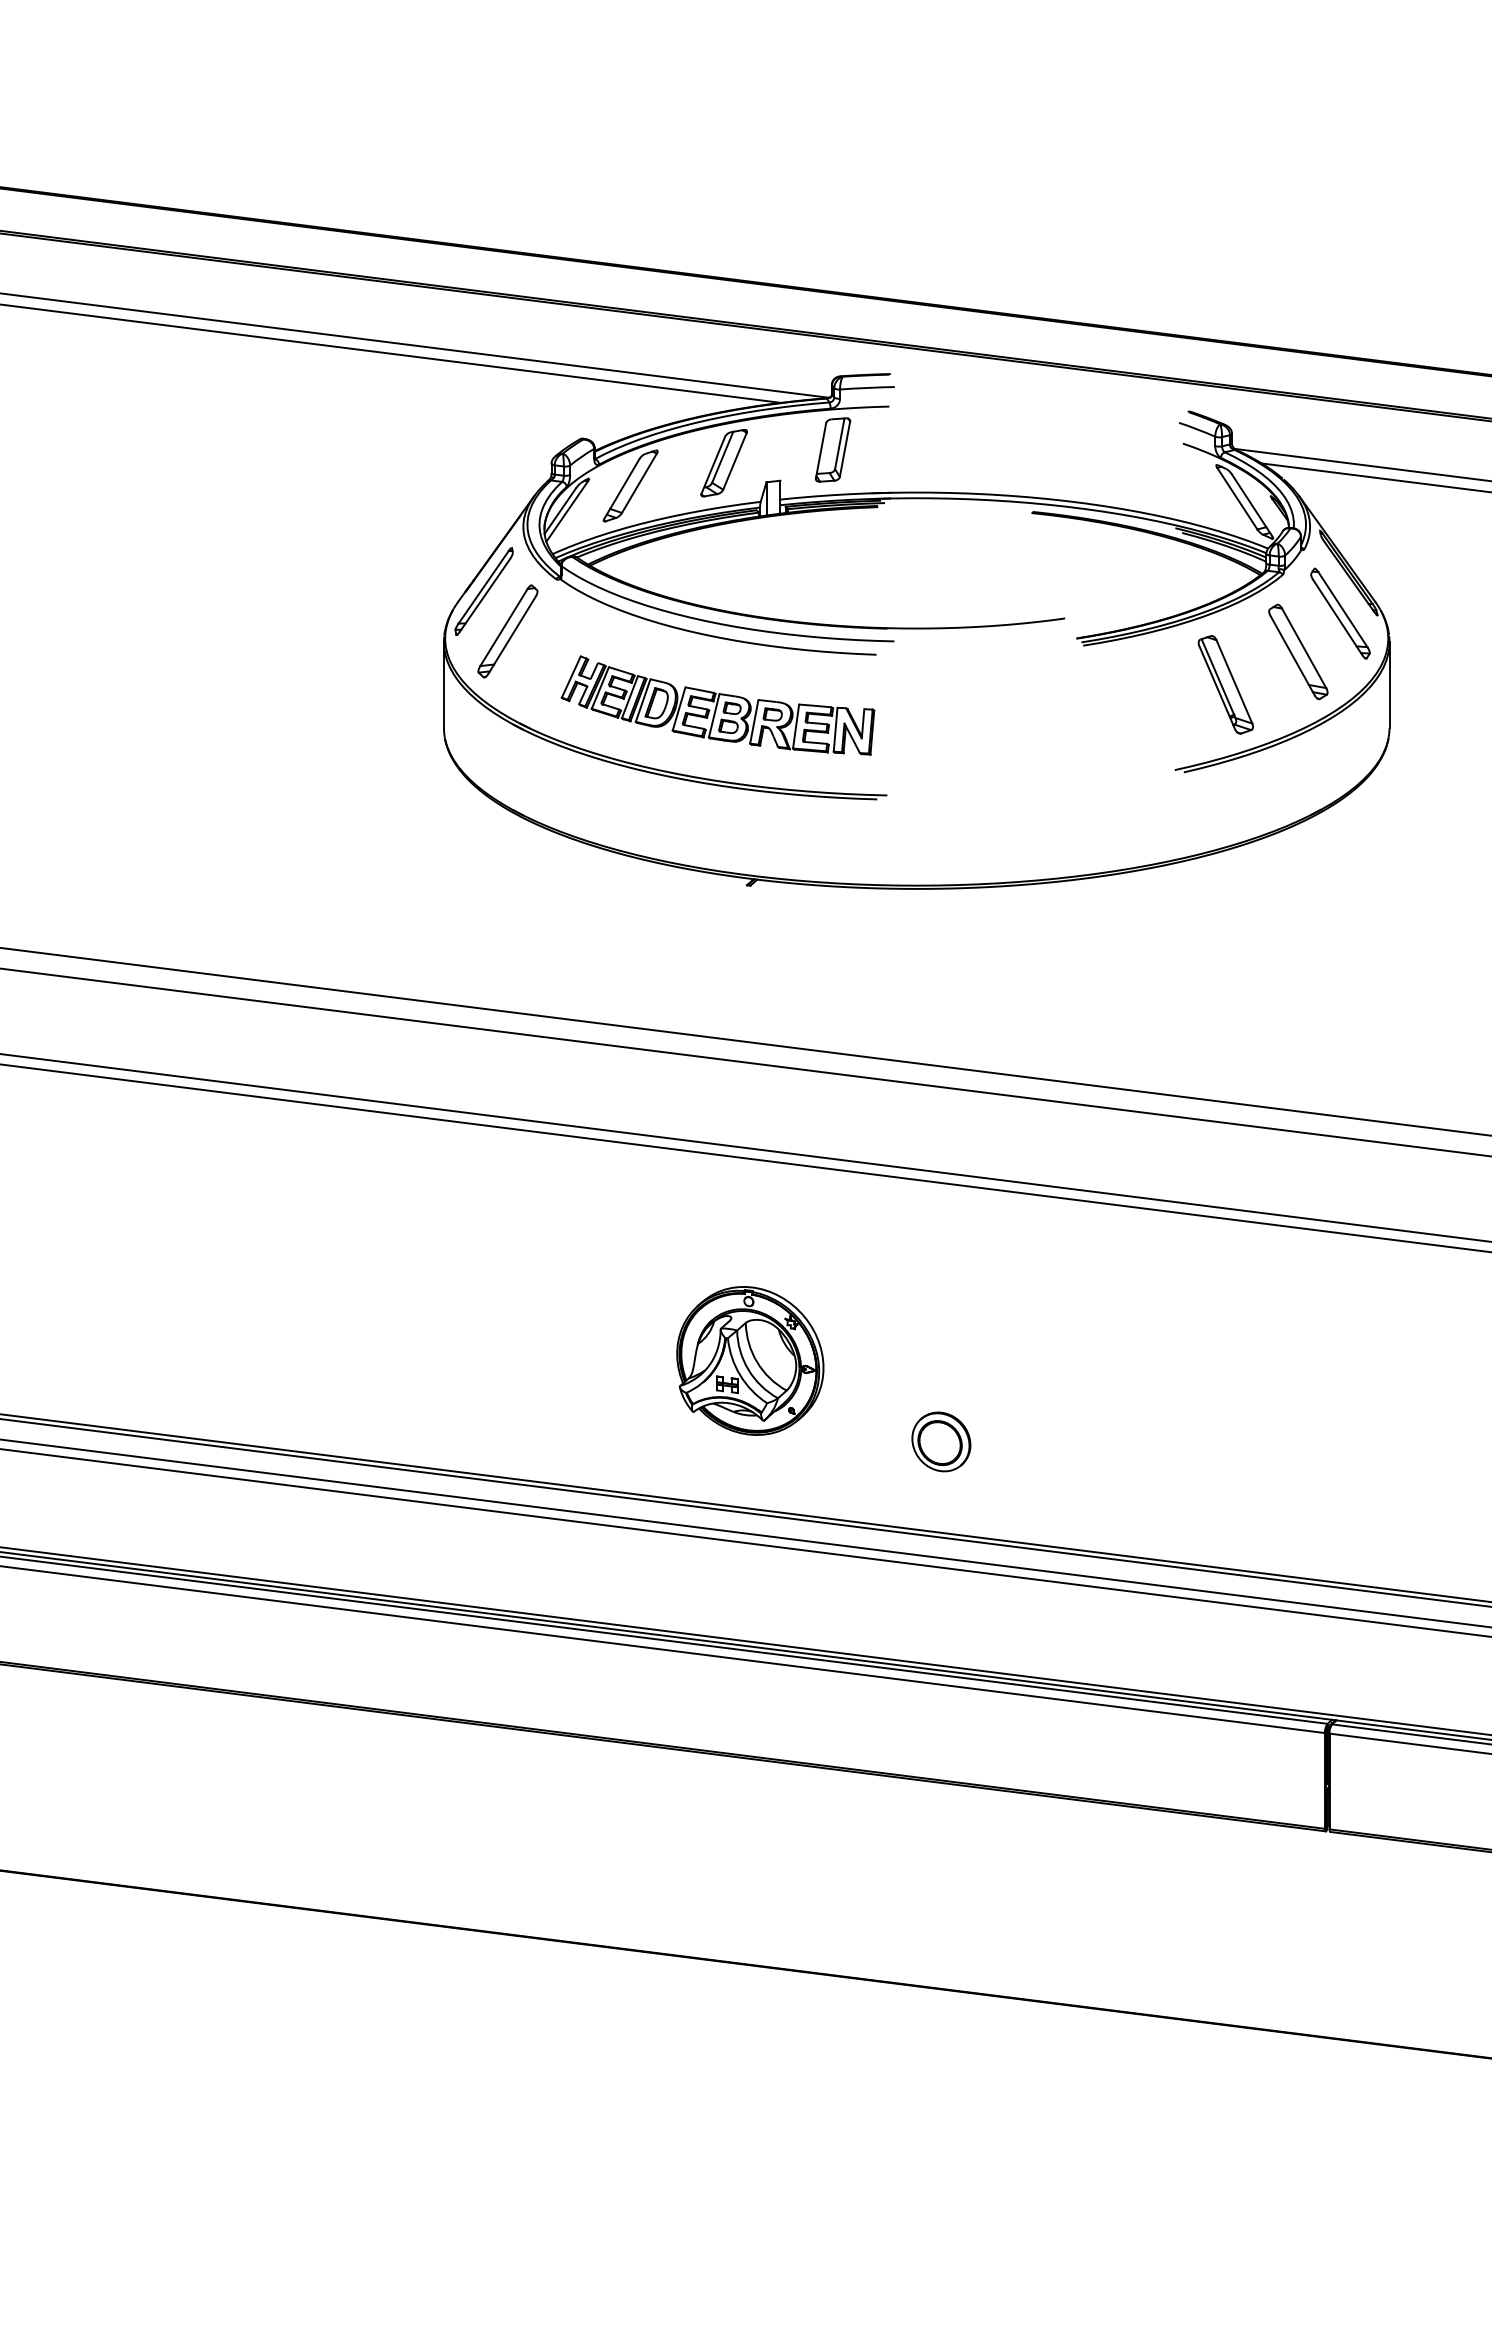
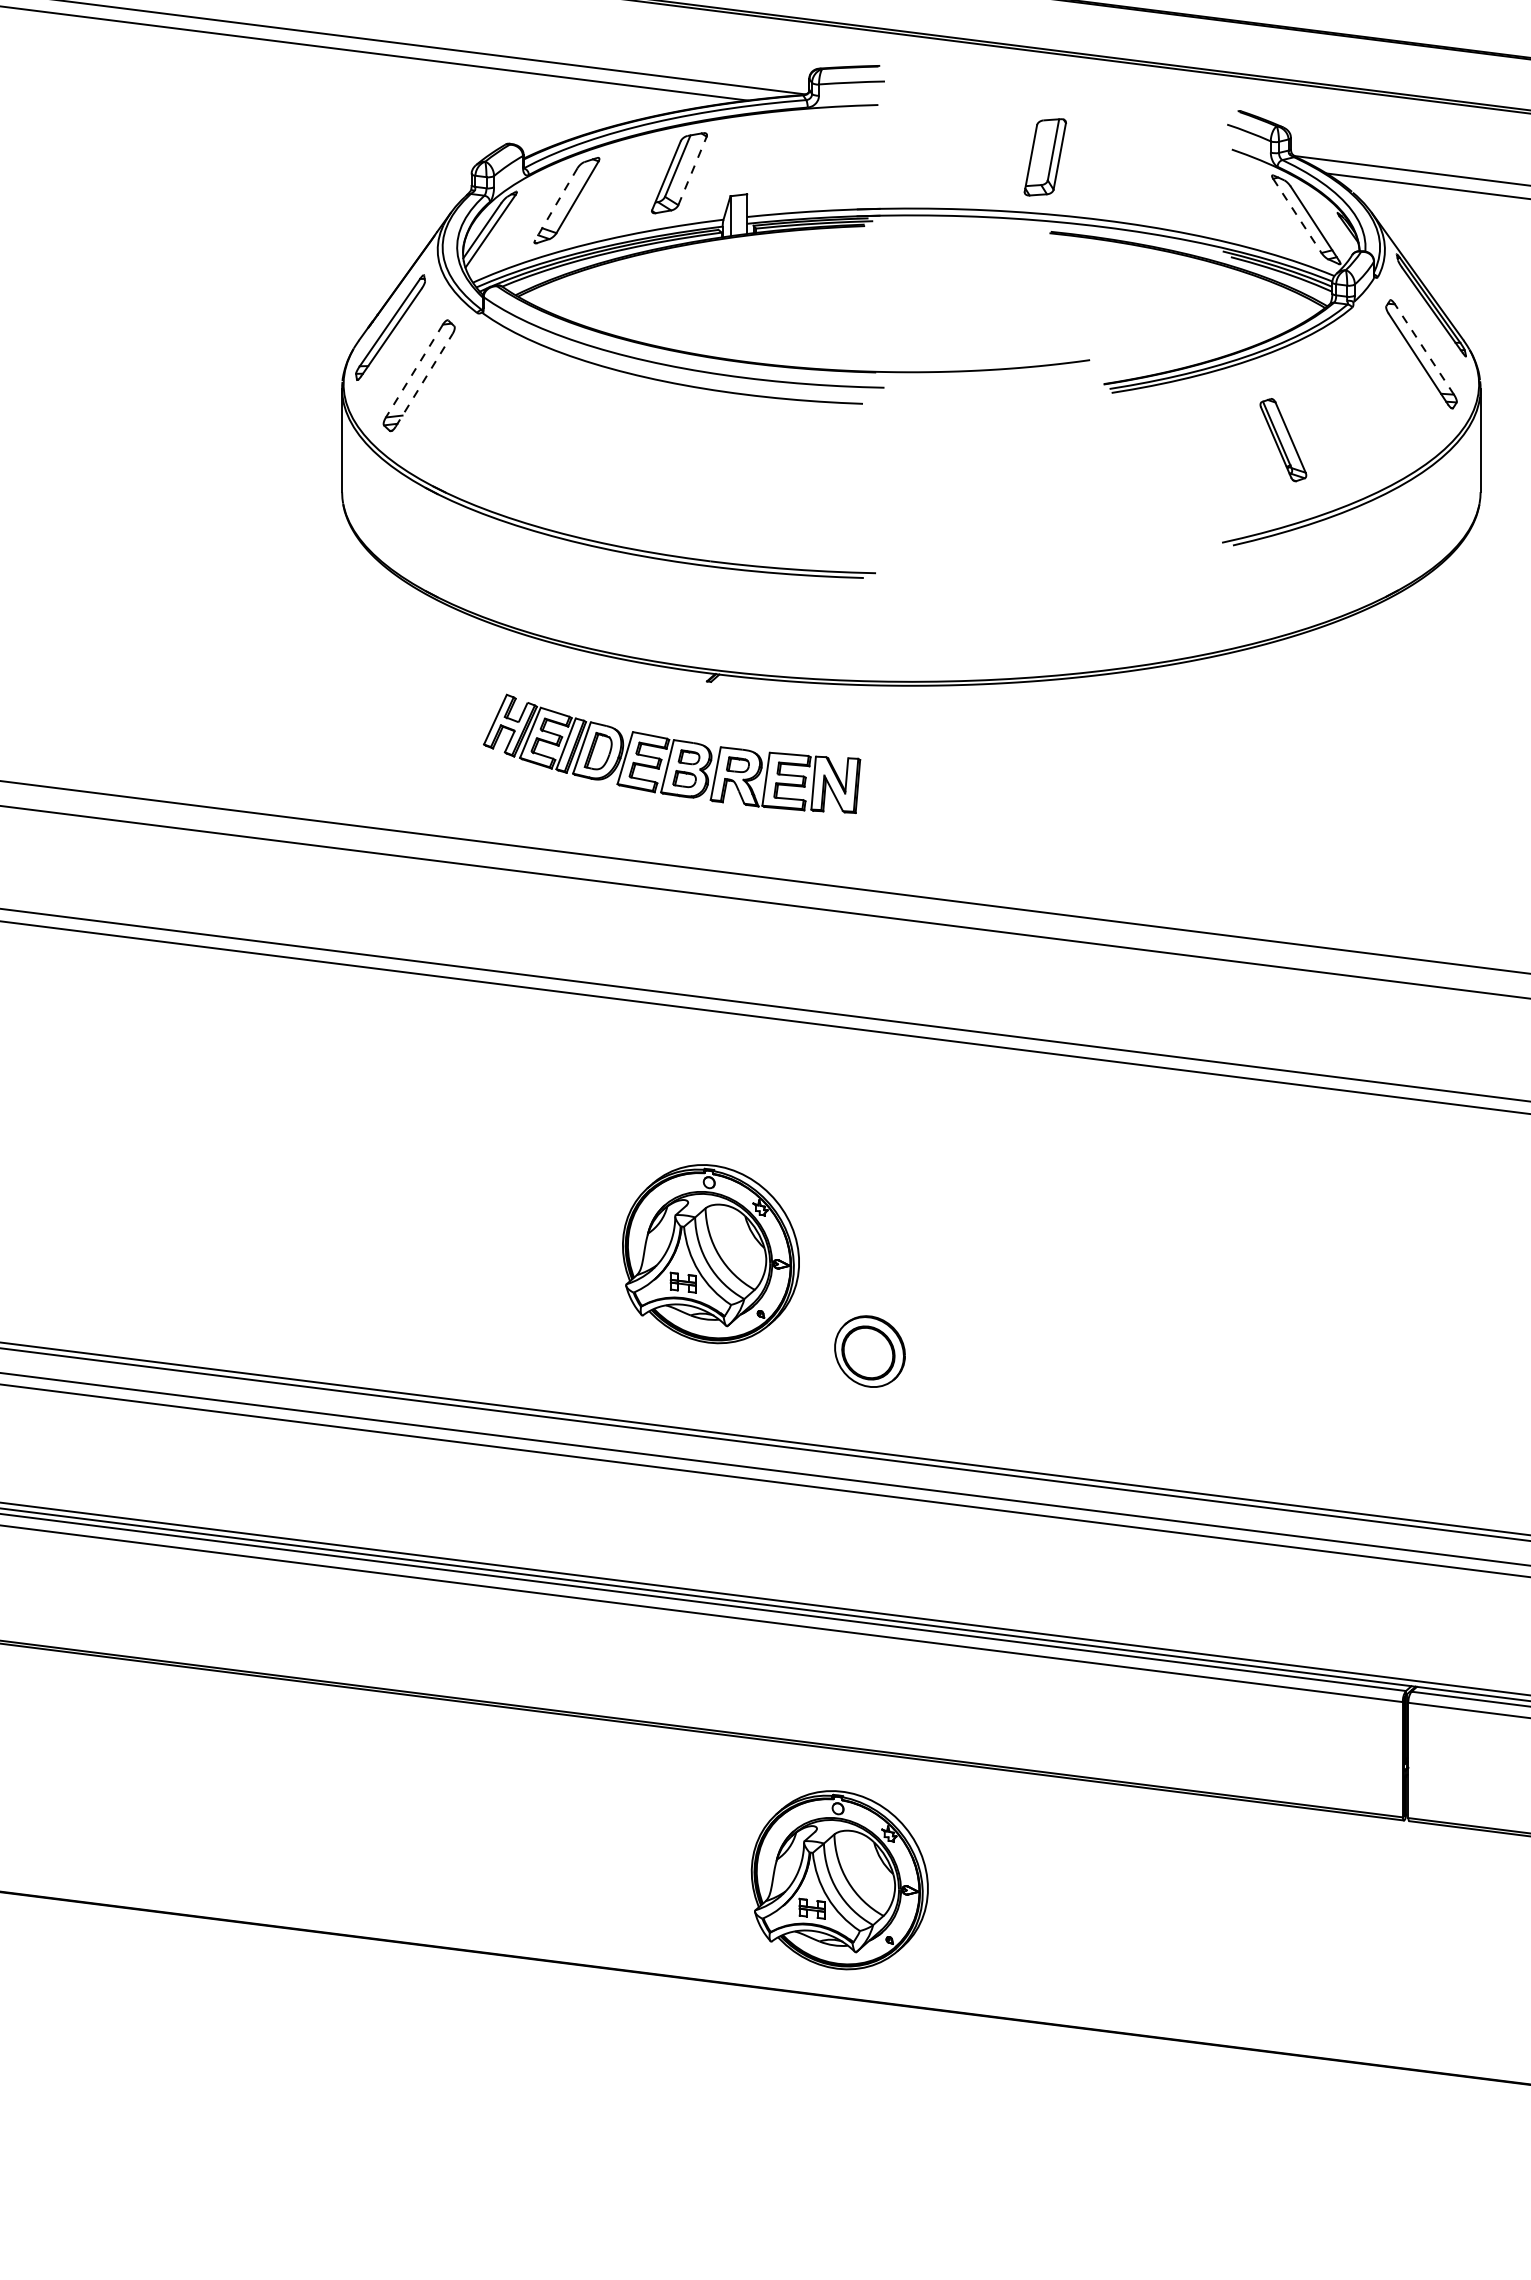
part: (833, 449) -> (1045, 156), moved
line: (735, 461) -> (693, 171), solid -> dashed
line: (621, 488) -> (555, 203), solid -> dashed
line: (1237, 498) -> (1297, 215), solid -> dashed
line: (1342, 609) -> (1423, 349), solid -> dashed
line: (503, 627) -> (413, 371), solid -> dashed
line: (512, 634) -> (424, 379), solid -> dashed
part: (1298, 651) -> (1371, 399), removed
part: (1225, 684) -> (1283, 439), size x0.7
part: (717, 705) -> (671, 753), moved
part: (941, 1441) -> (870, 1351), moved
part: (857, 1880) -> (840, 1879), added

